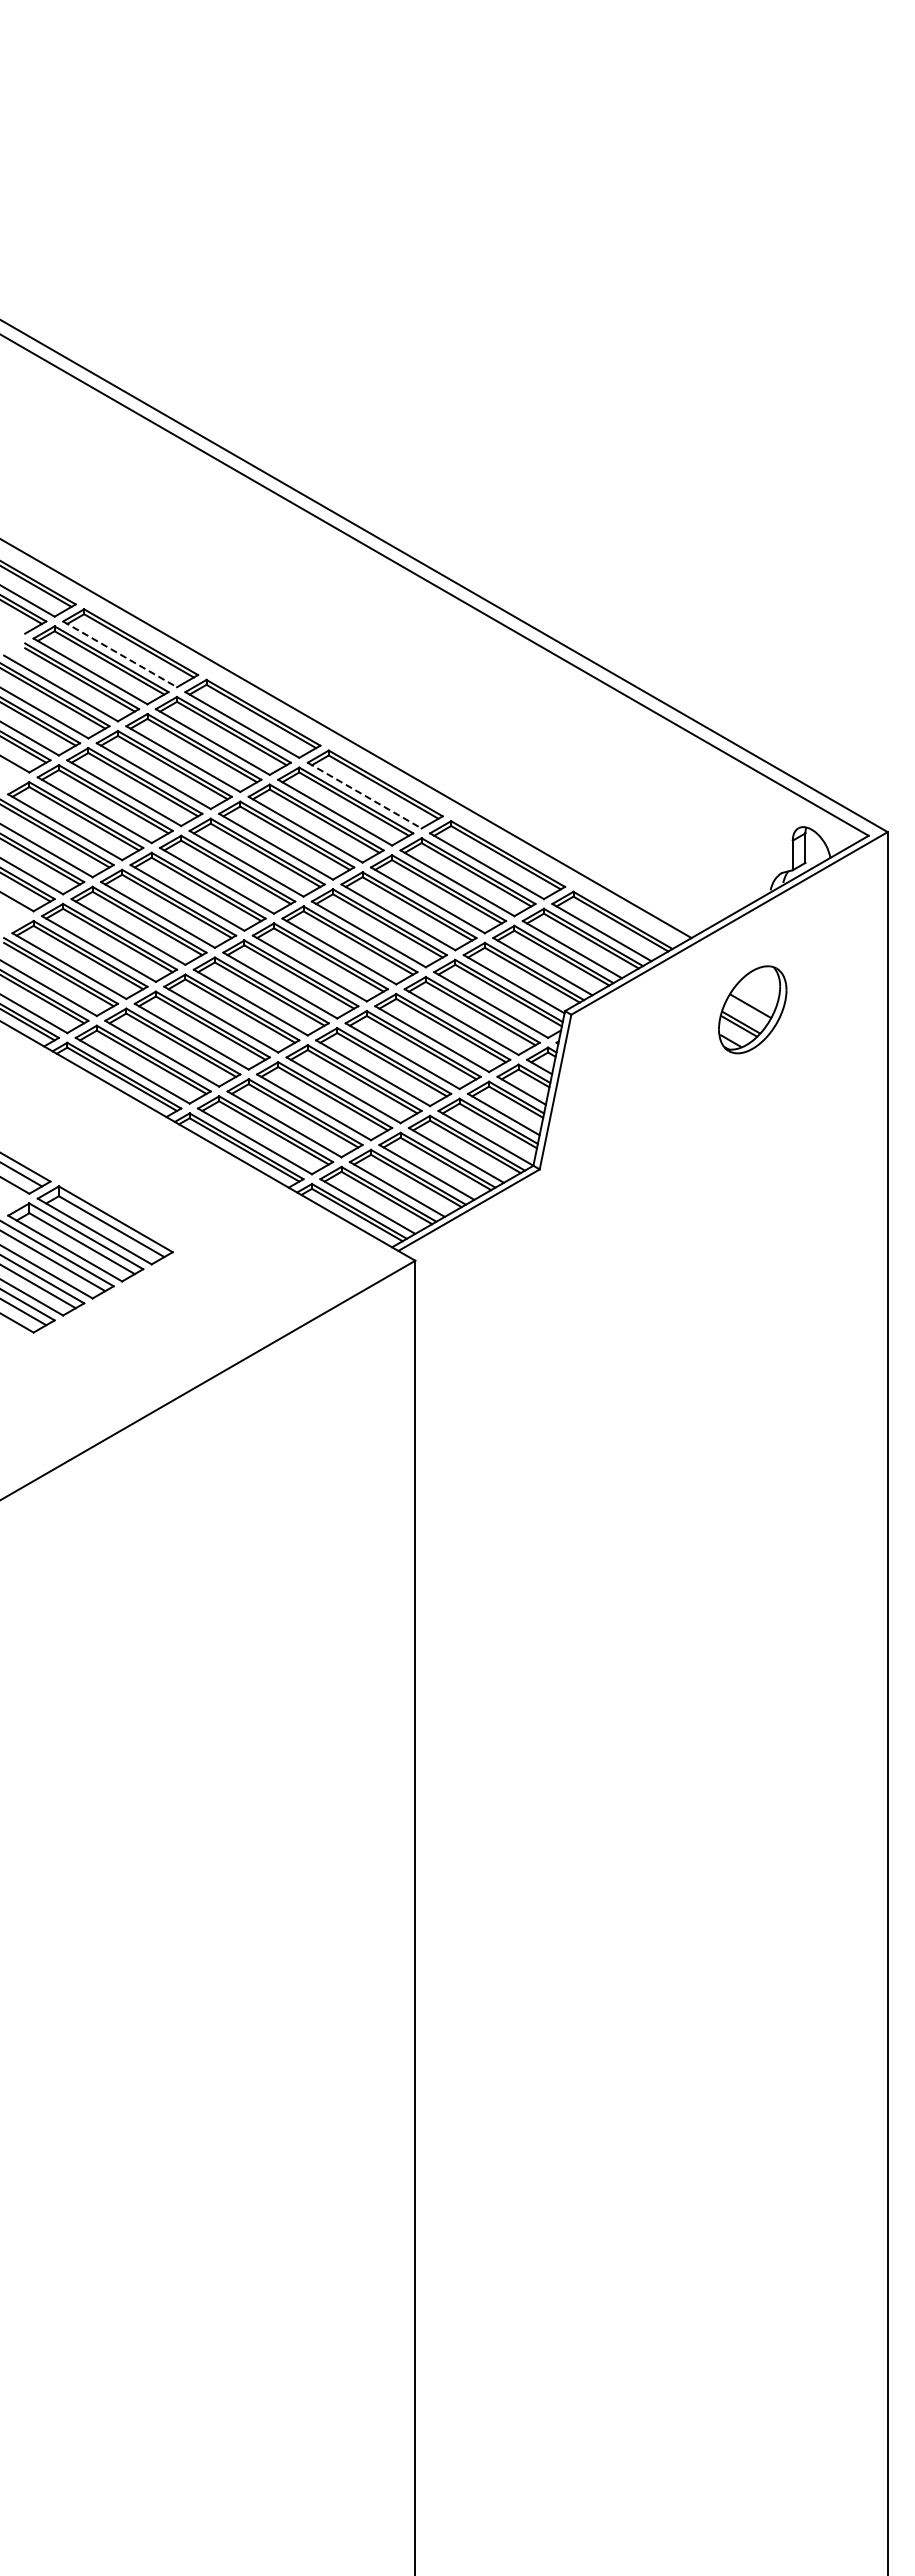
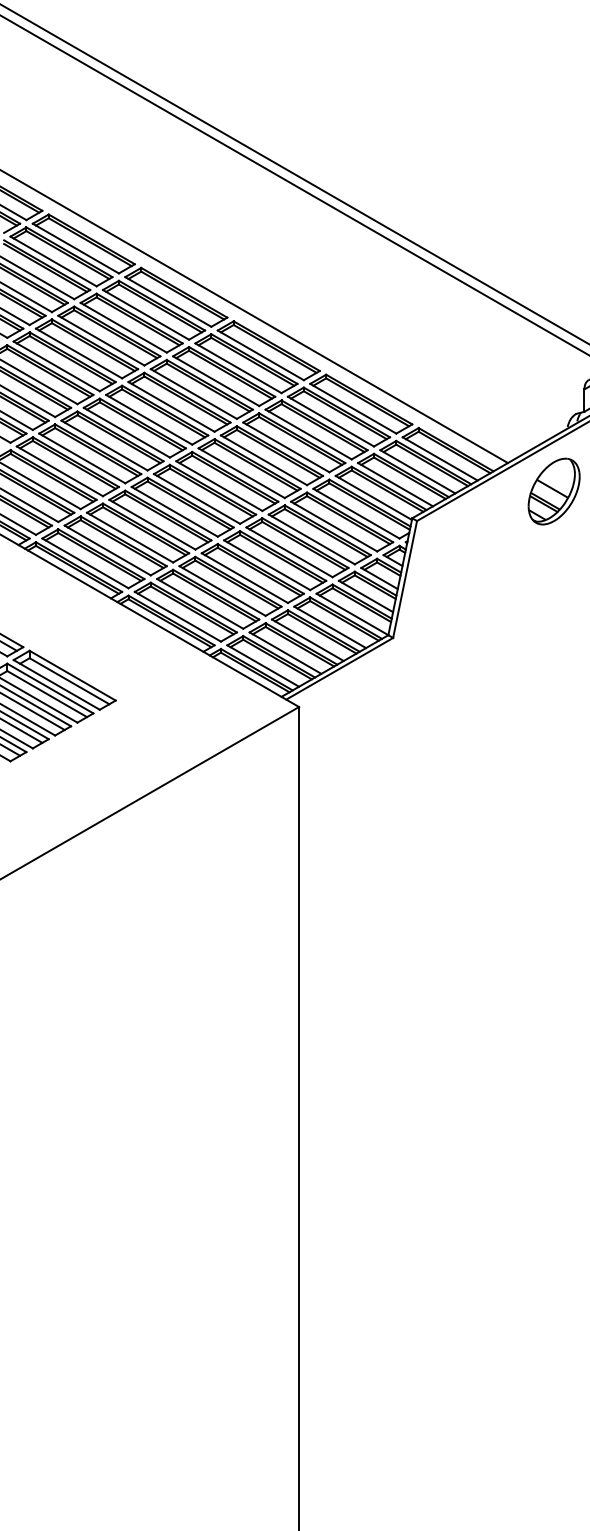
line: (120, 654) -> (76, 248), dashed -> solid
line: (364, 795) -> (260, 355), dashed -> solid
part: (752, 1009) -> (553, 491), moved

